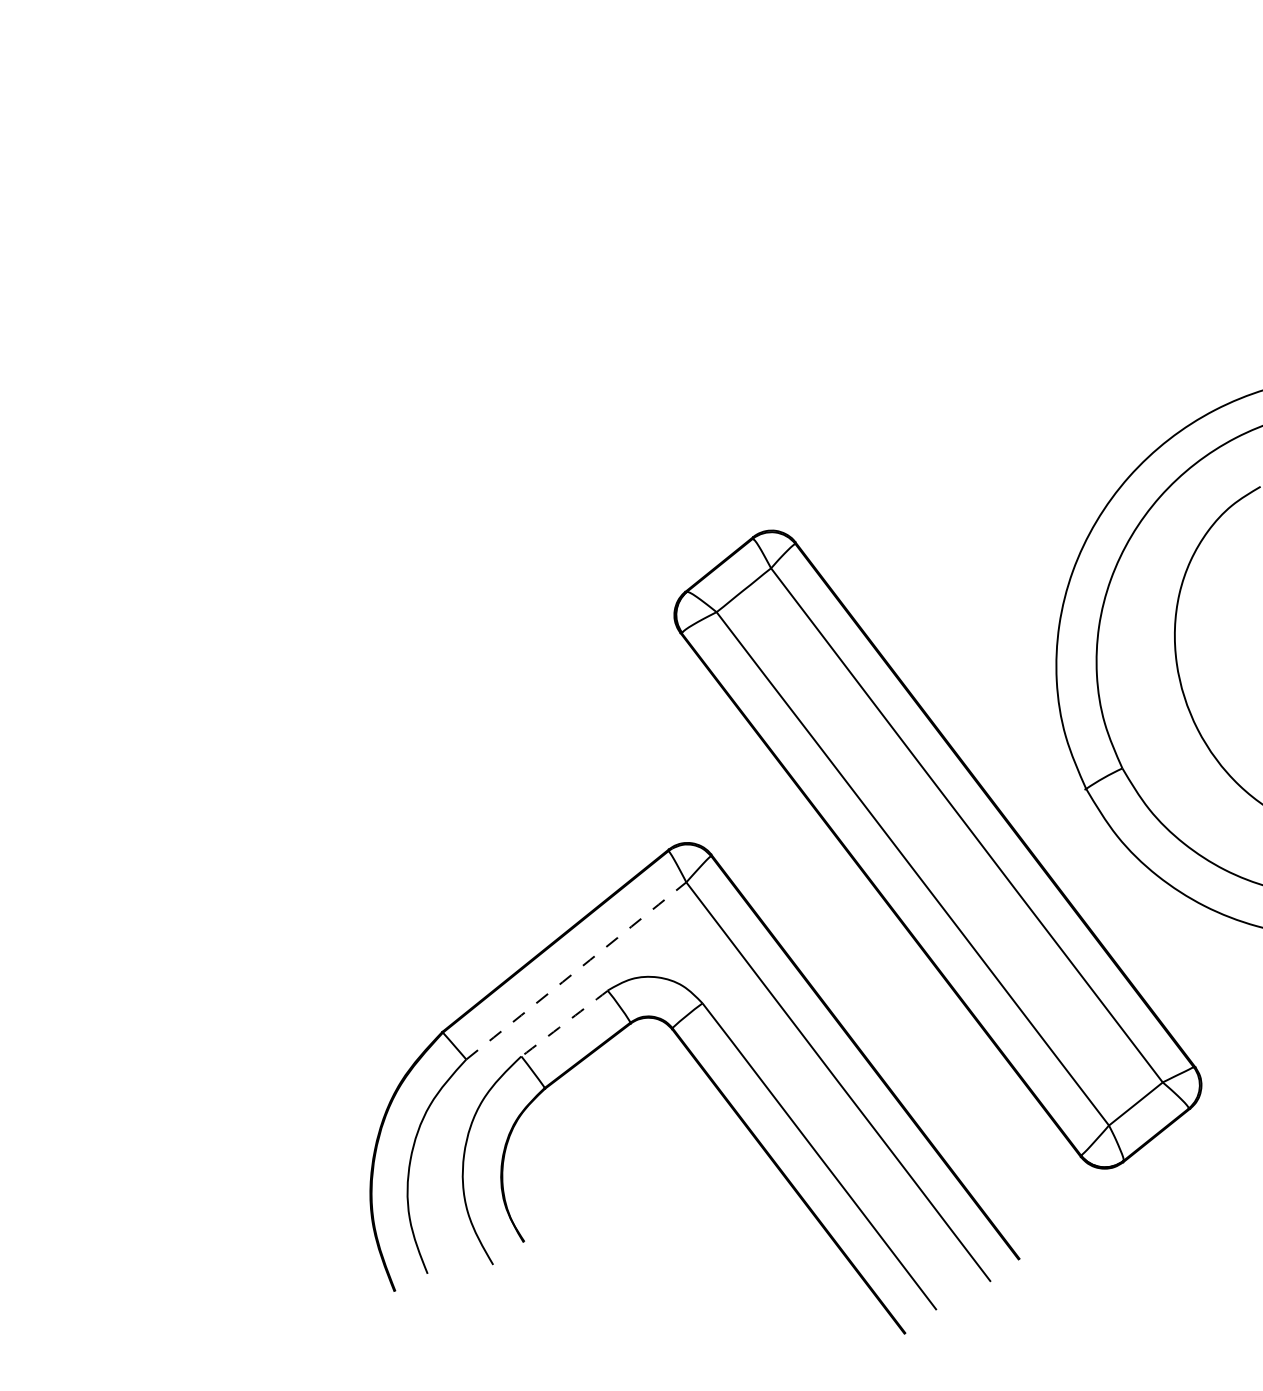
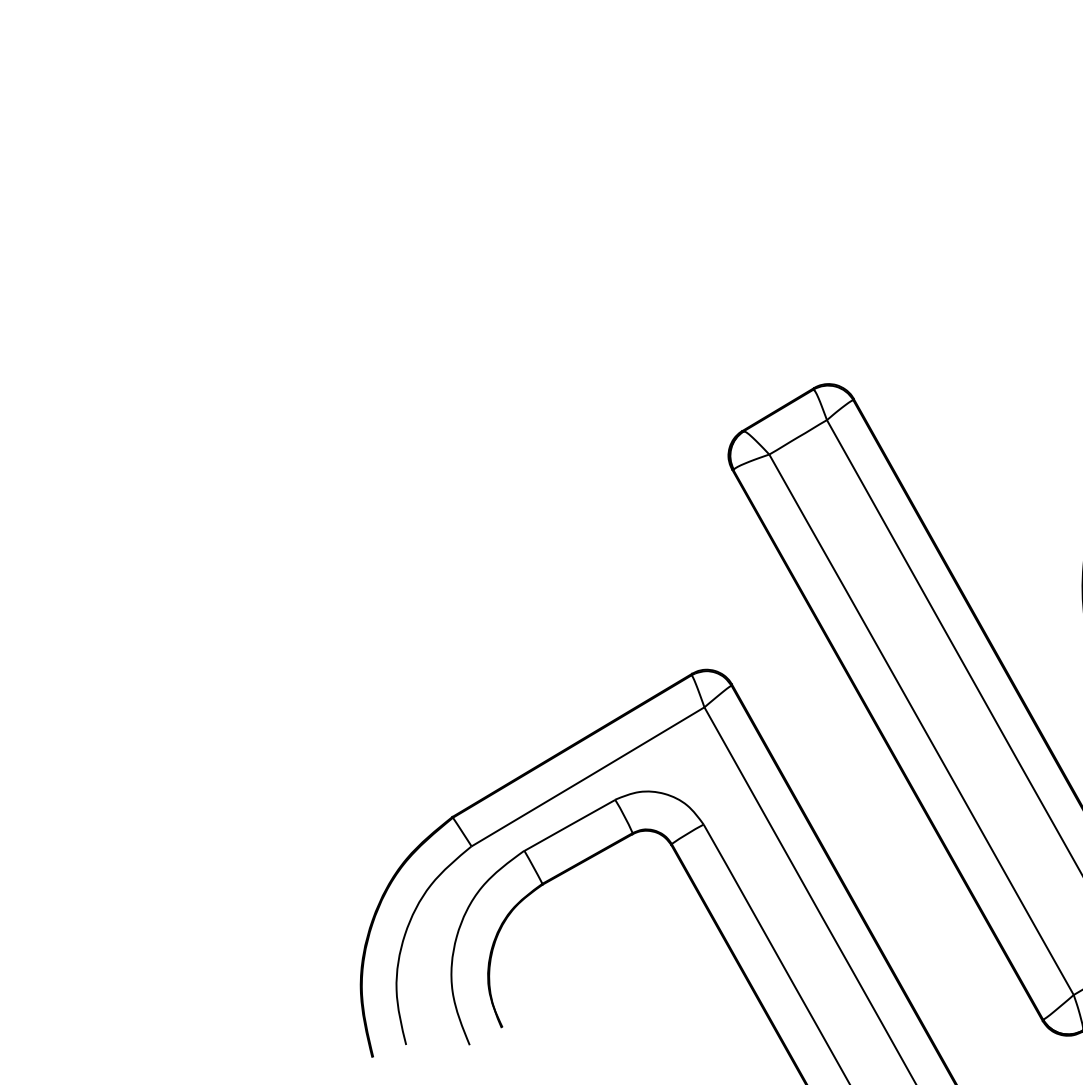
arc: (576, 971) -> (588, 777), dashed -> solid
arc: (564, 1023) -> (569, 825), dashed -> solid

